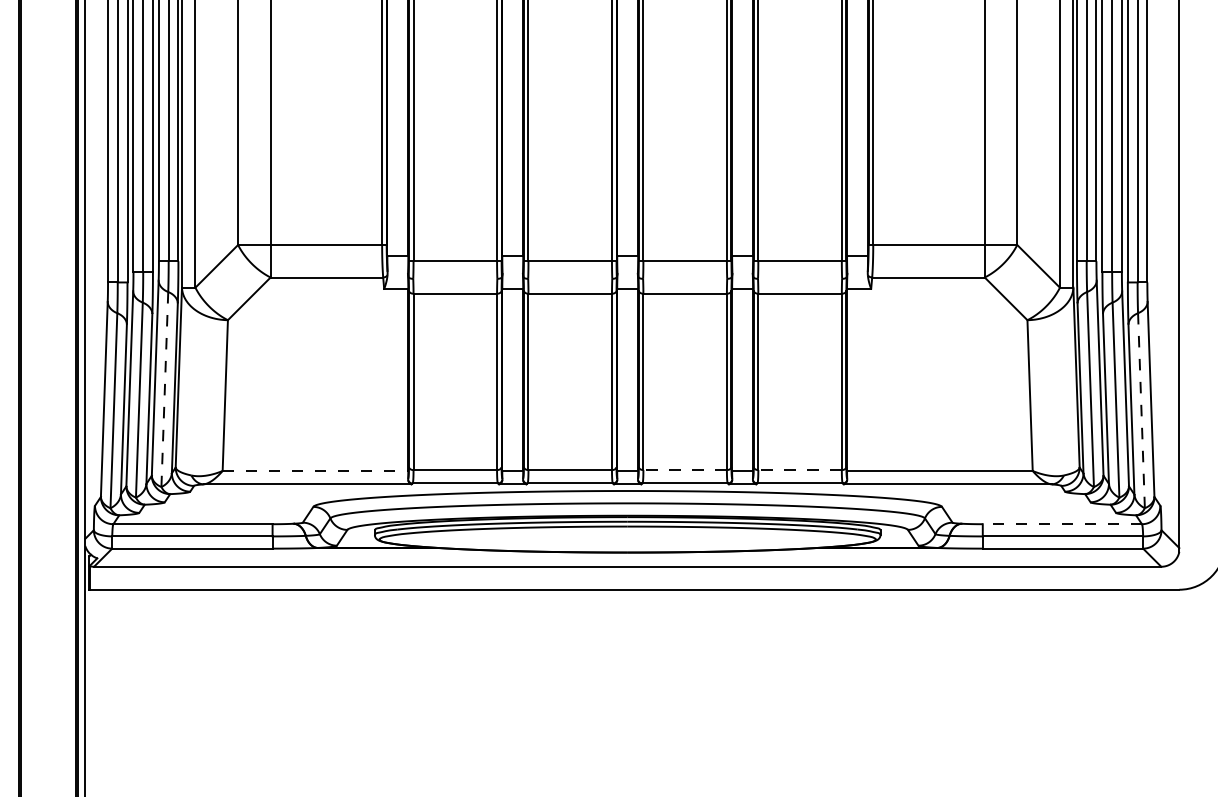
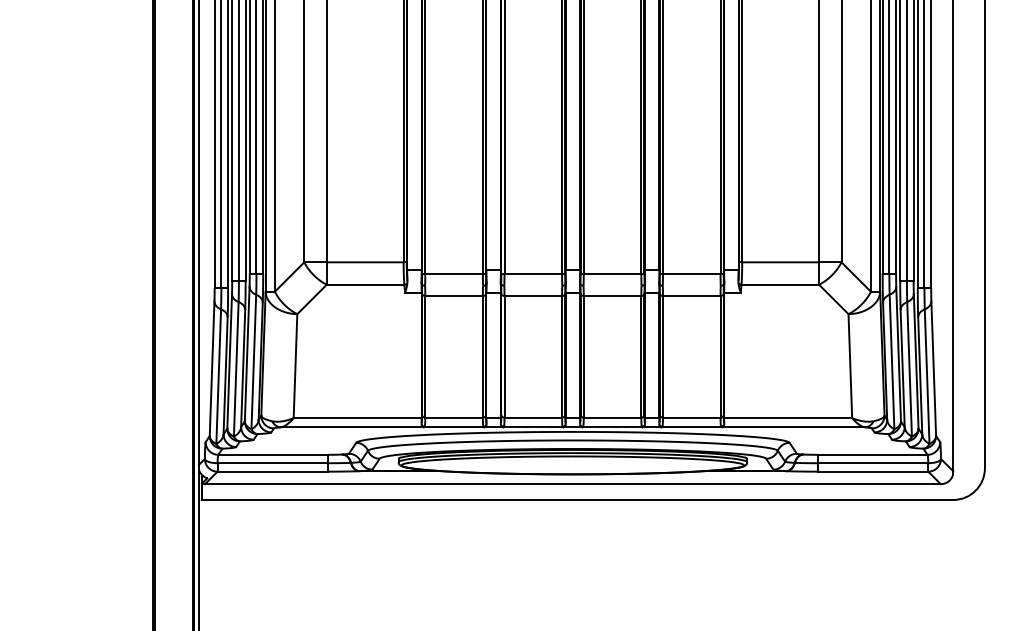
line: (164, 390) -> (253, 362), dashed -> solid
line: (1142, 410) -> (927, 376), dashed -> solid
line: (685, 470) -> (612, 417), dashed -> solid
line: (799, 470) -> (691, 417), dashed -> solid
line: (315, 471) -> (357, 418), dashed -> solid
line: (1062, 523) -> (872, 454), dashed -> solid

